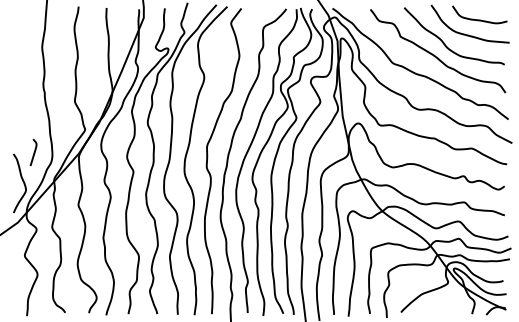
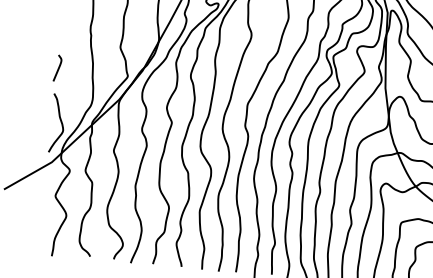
curve: (34, 151) -> (58, 67), moved

